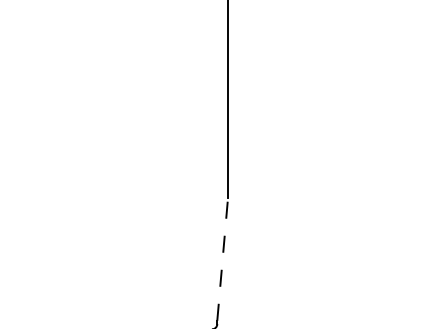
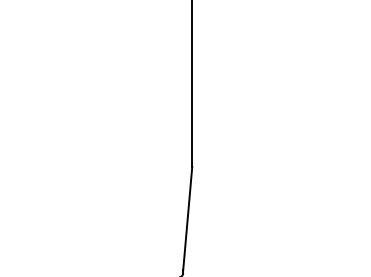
line: (222, 259) -> (187, 218), dashed -> solid

